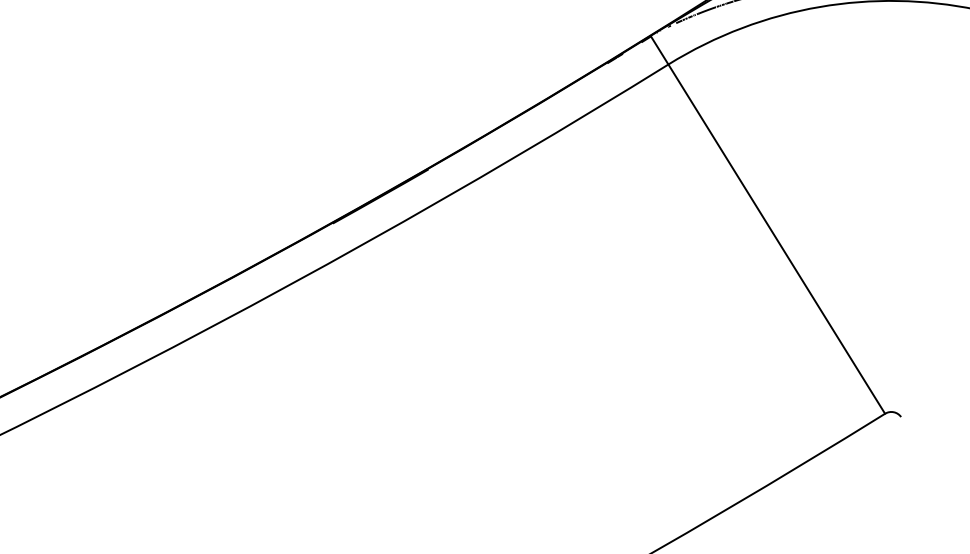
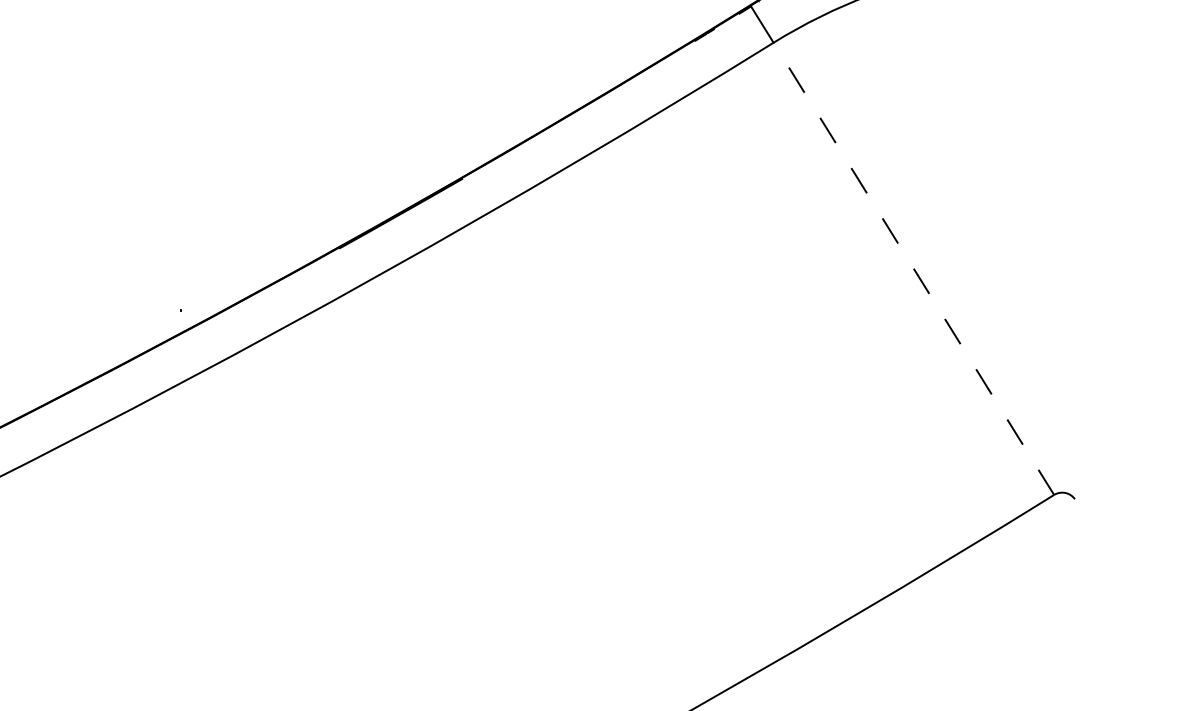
line: (776, 238) -> (913, 268), solid -> dashed

